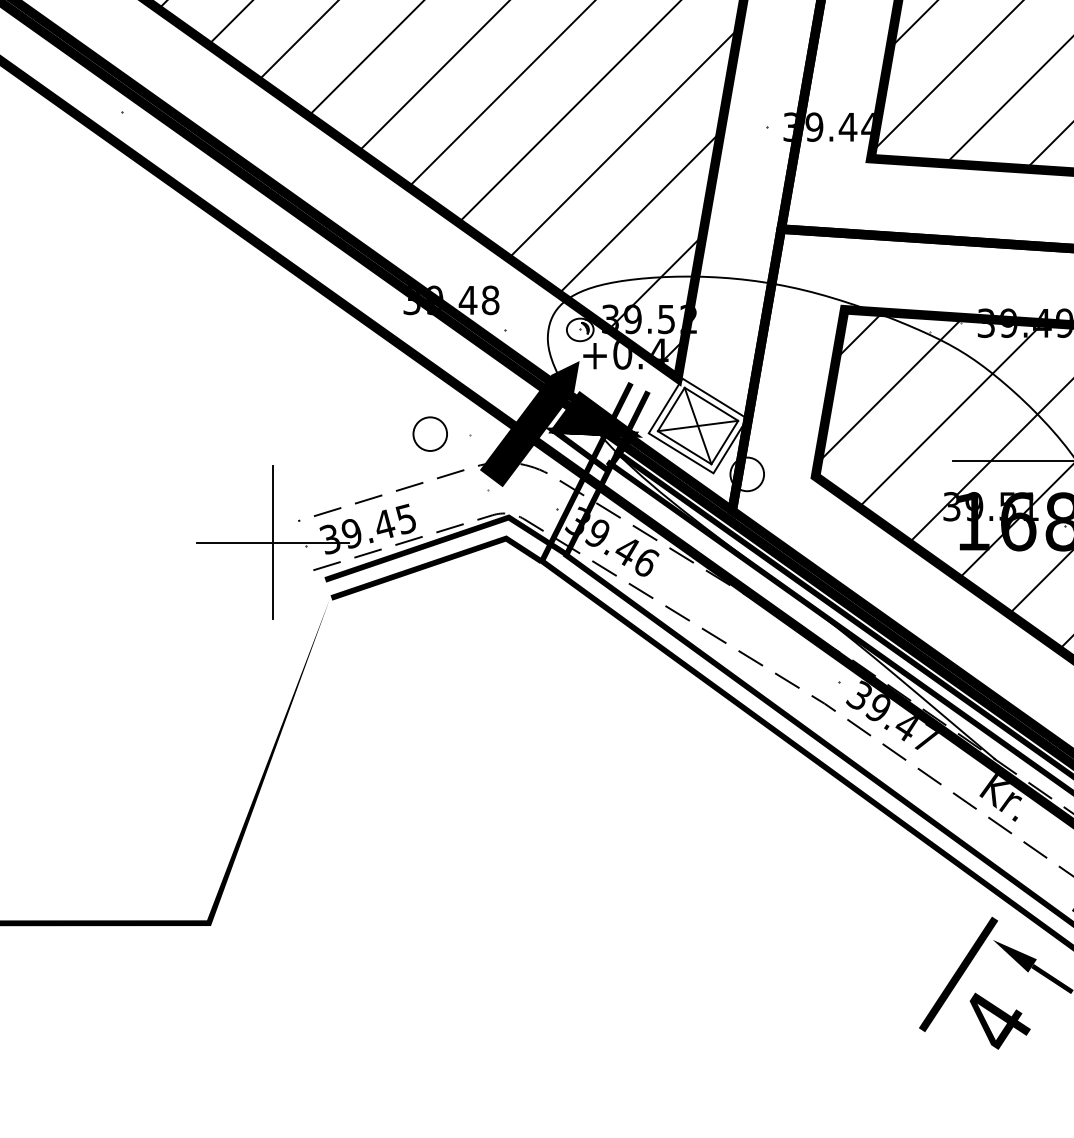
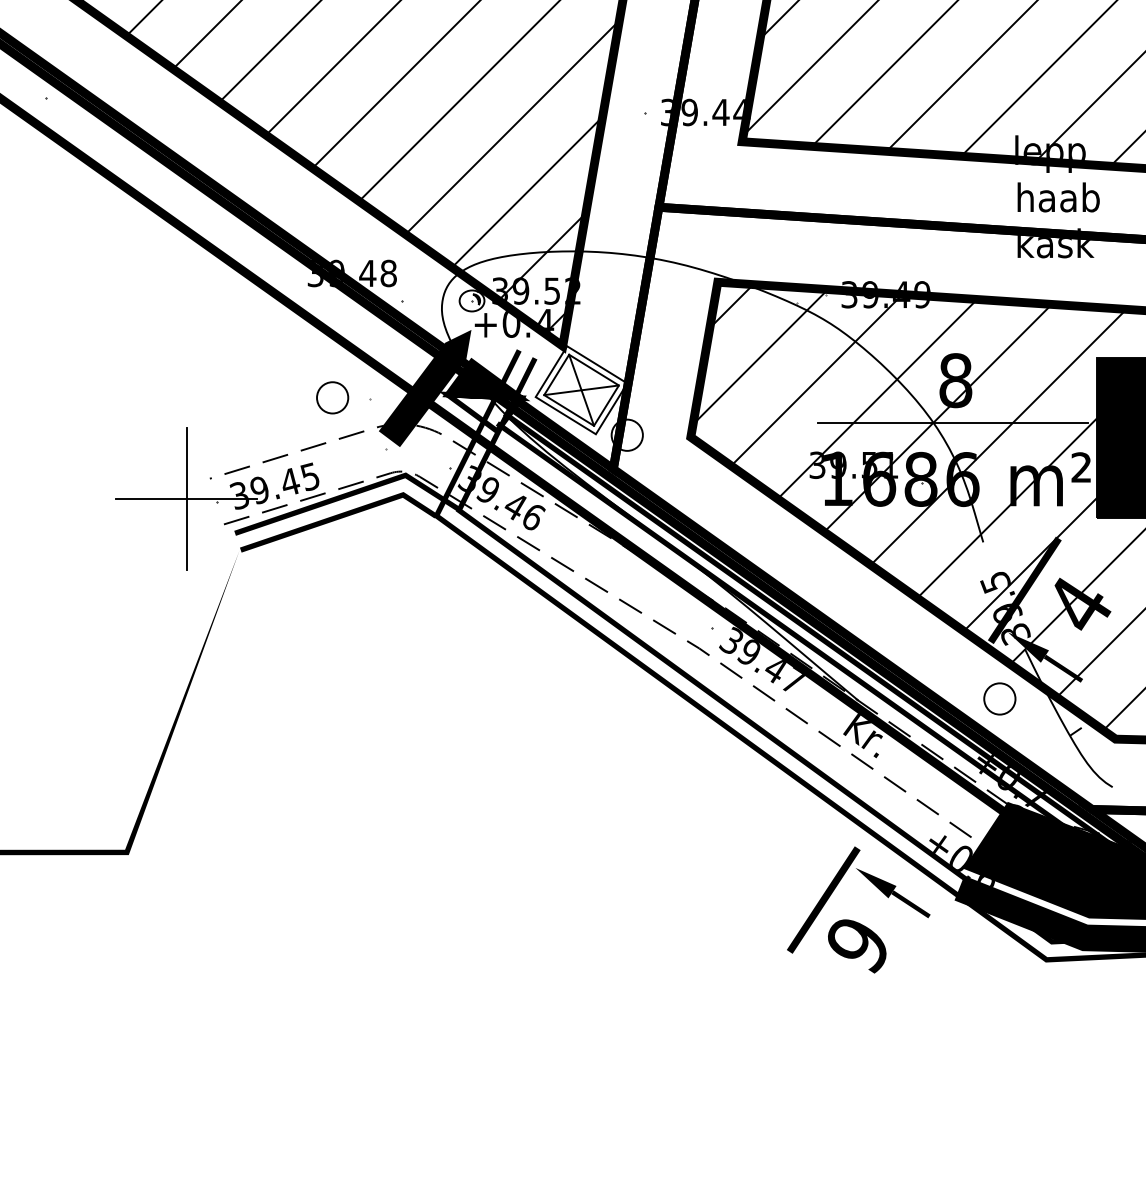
text: (997, 1023) -> (859, 945), 4 -> 9

